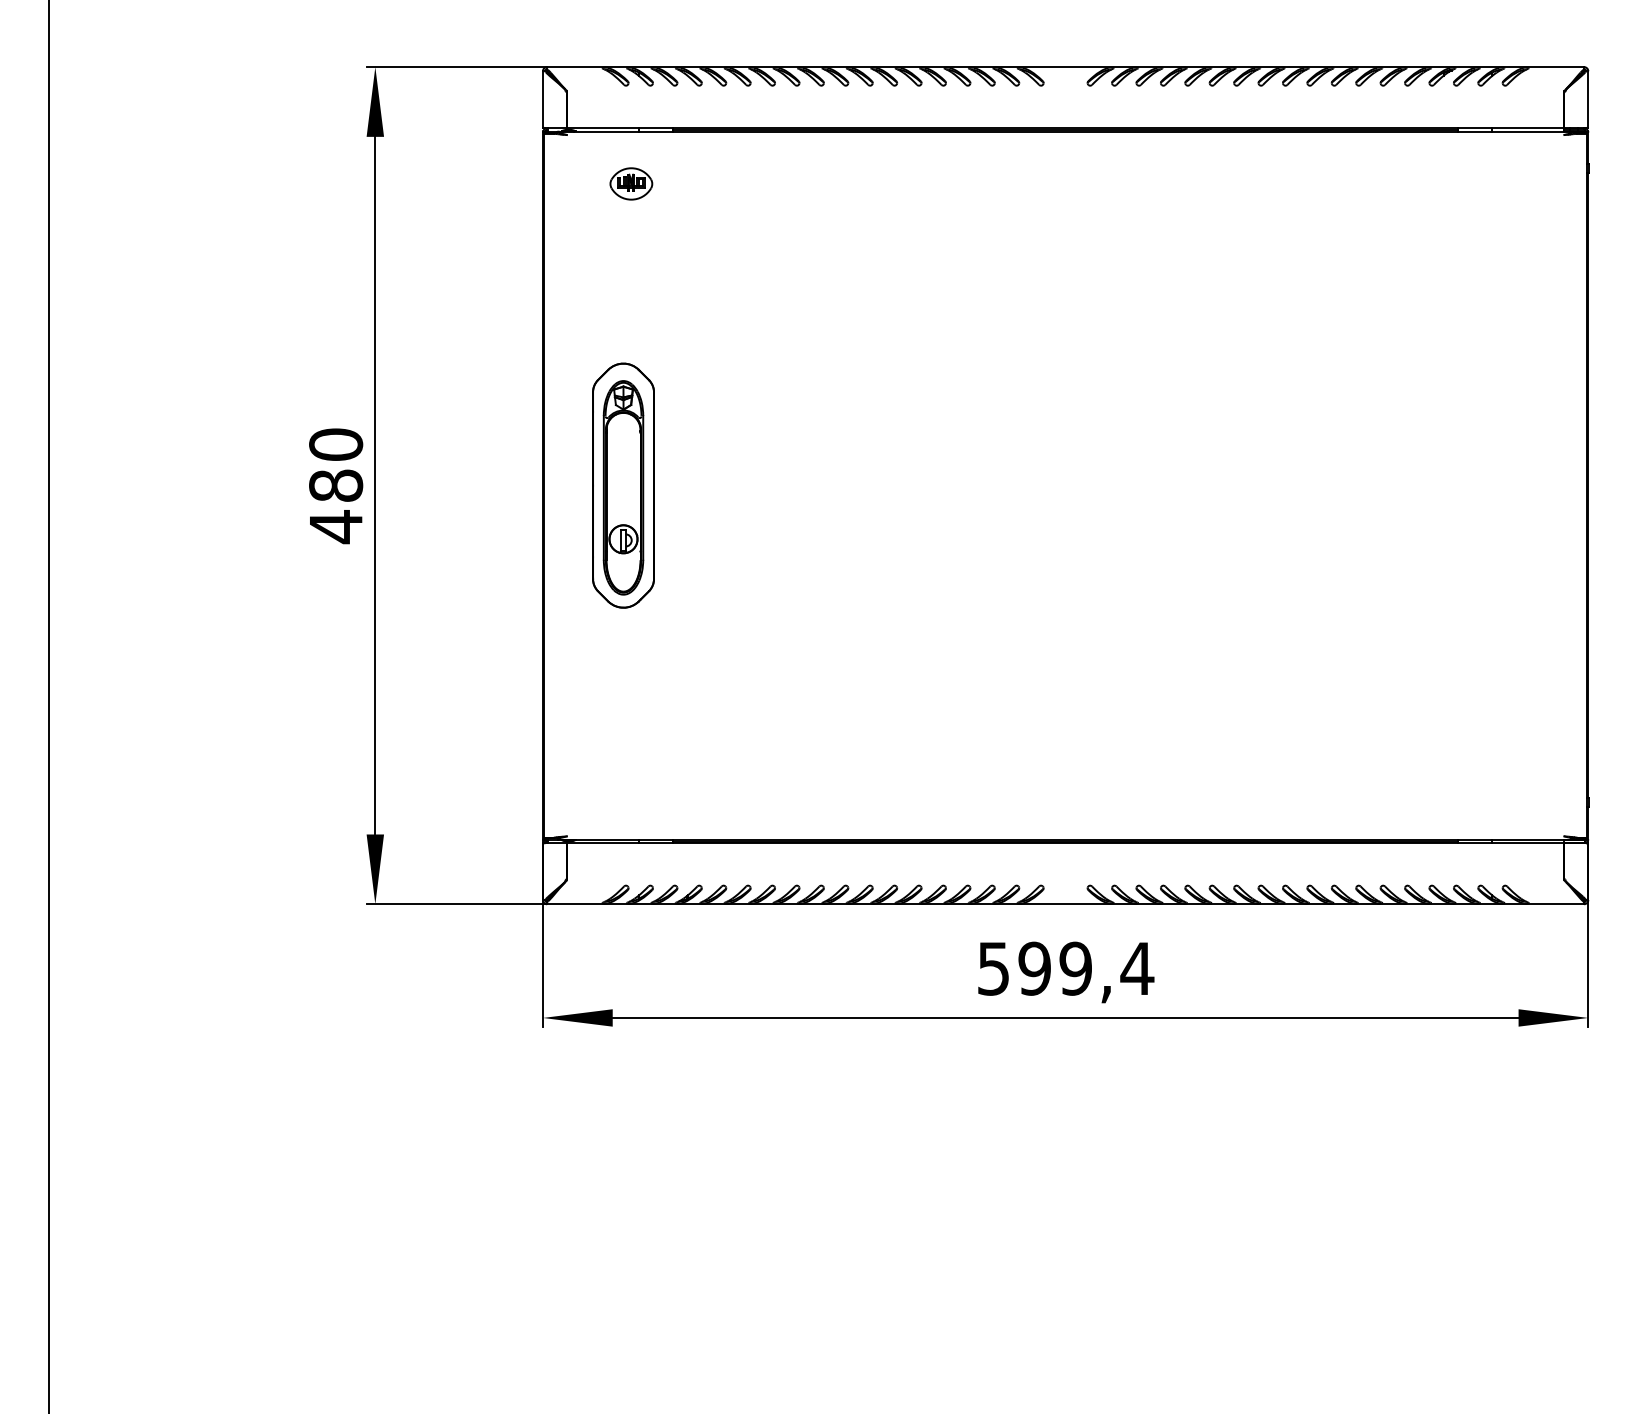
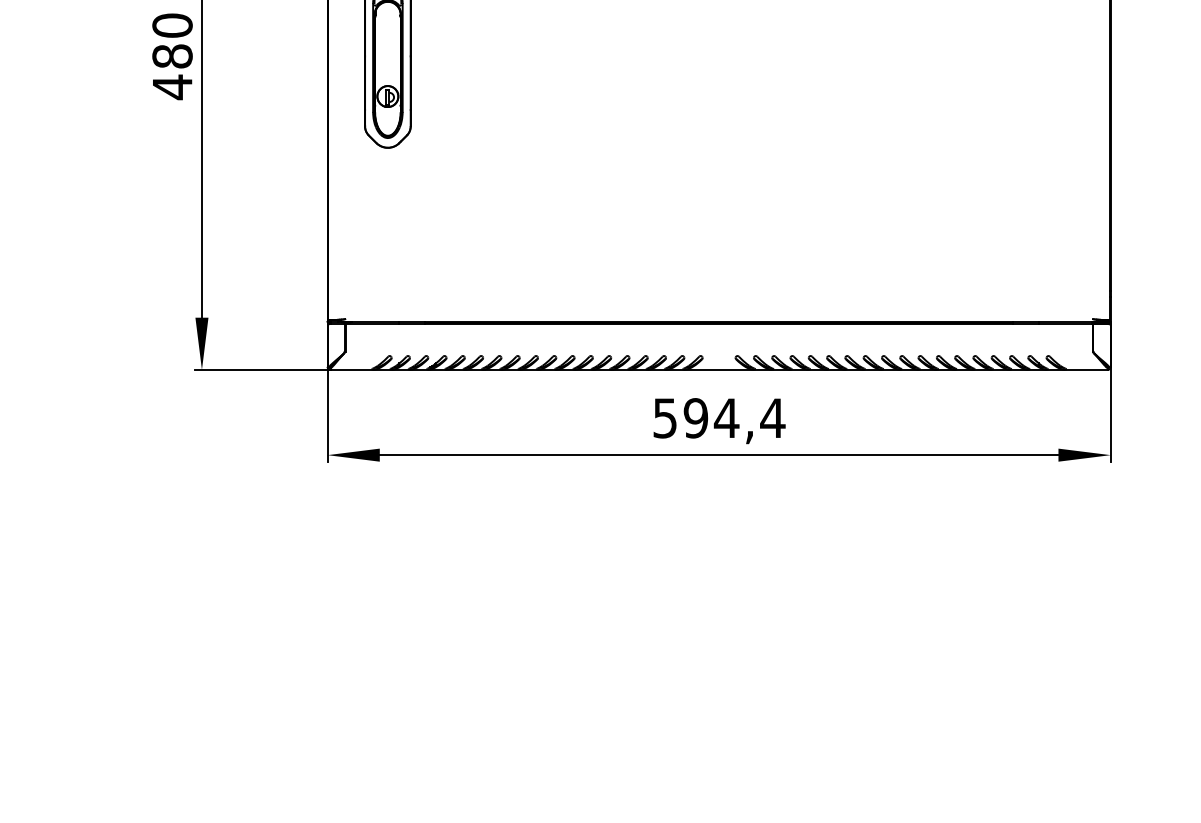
text: (1075, 968) -> (726, 418), 599,4 -> 594,4

